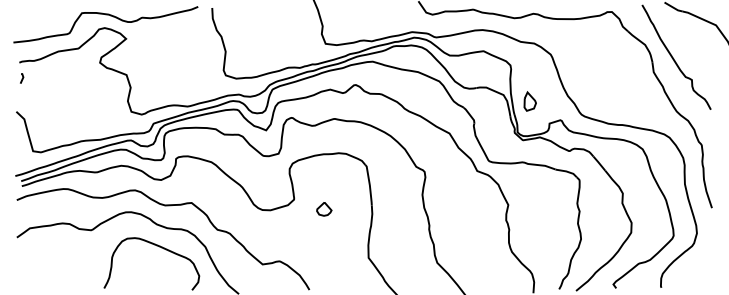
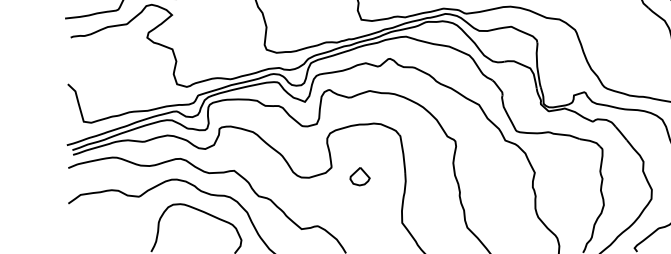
line: (22, 78) -> (73, 52), removed
part: (529, 101) -> (554, 74), removed
part: (324, 209) -> (360, 177), size x1.4

